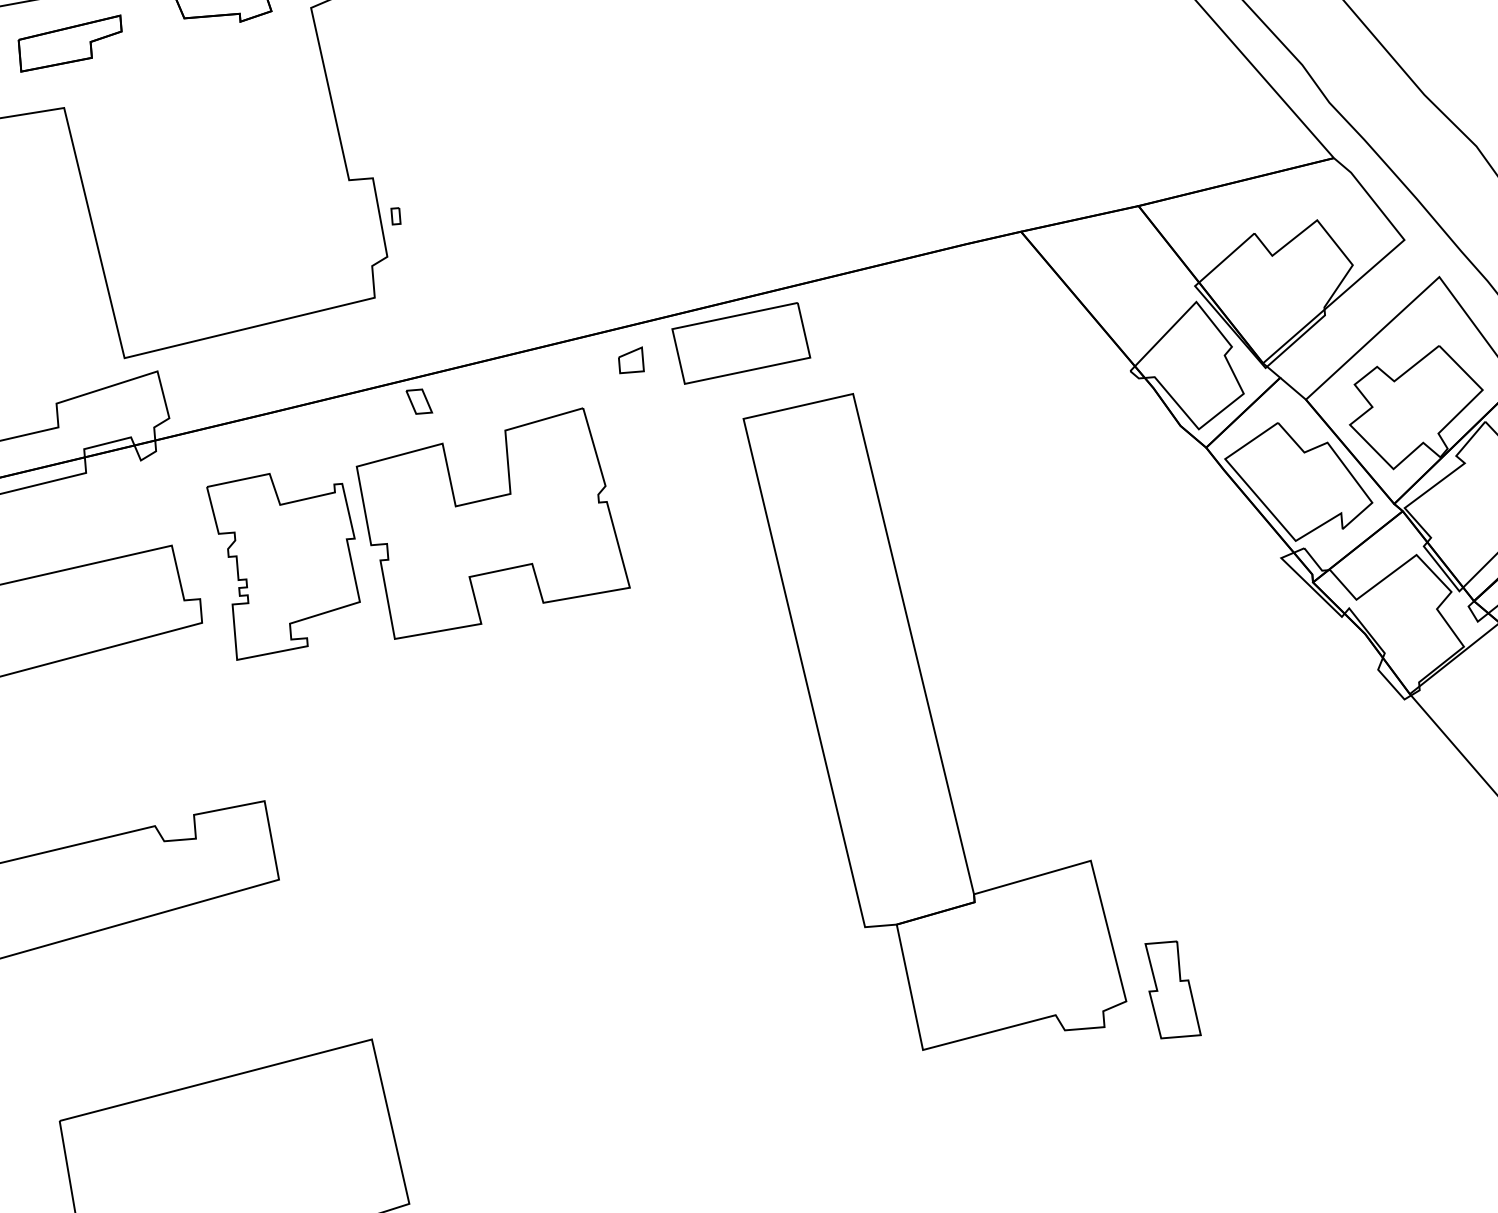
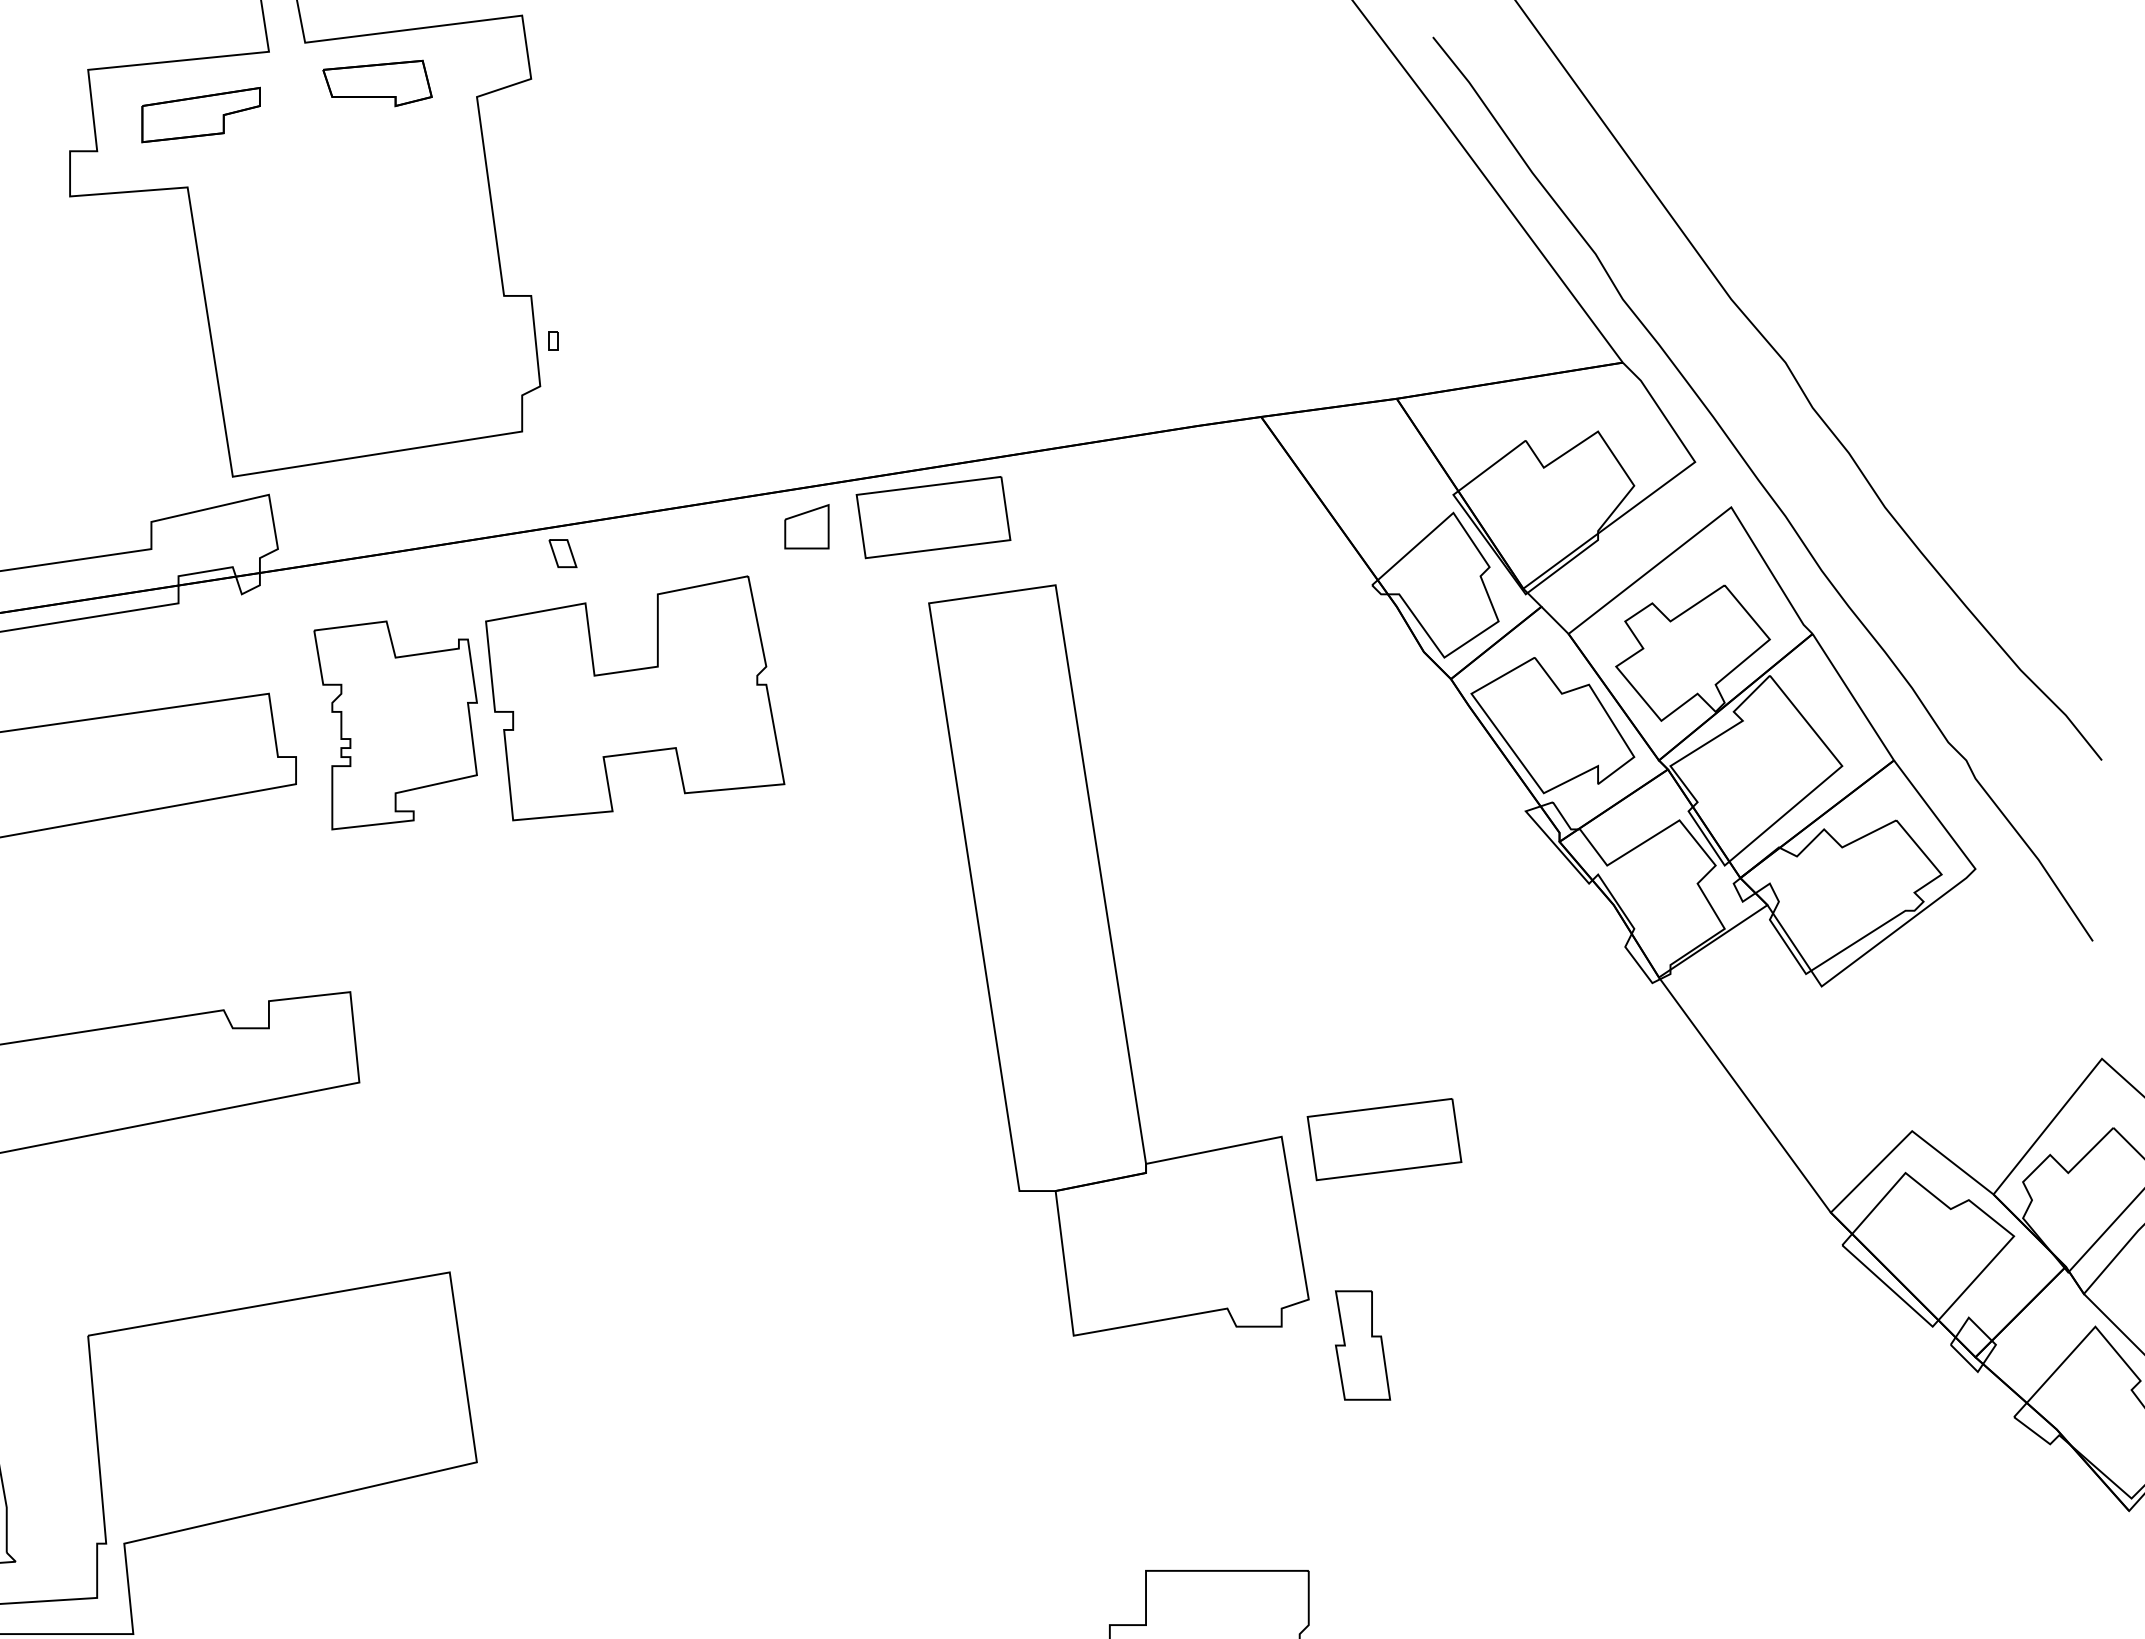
part: (630, 359) -> (806, 525), size x1.6
part: (1181, 855) -> (1384, 1139), added
part: (1173, 989) -> (1363, 1345), moved

